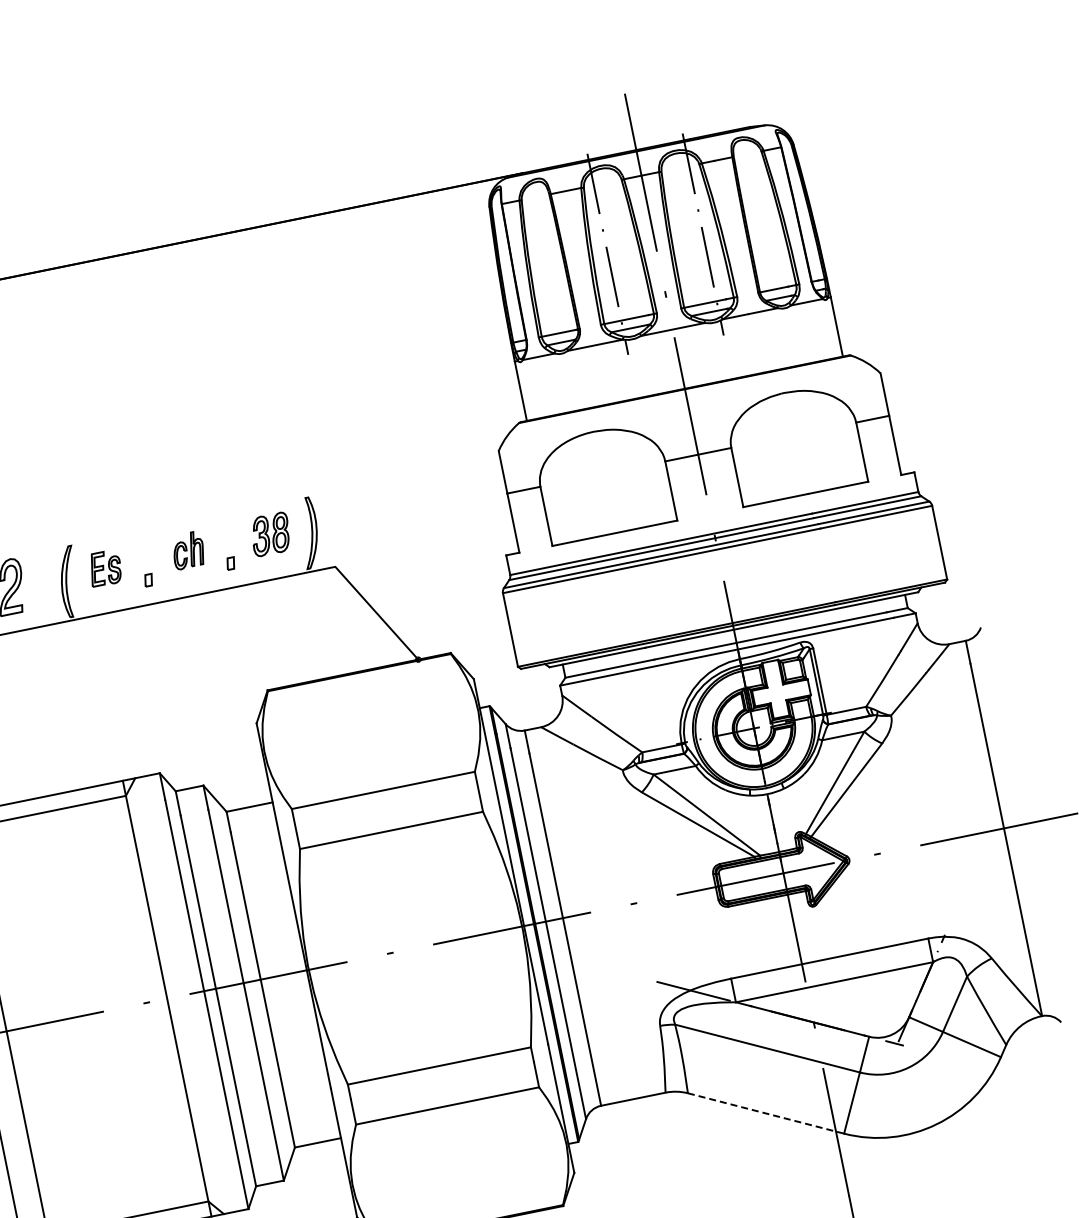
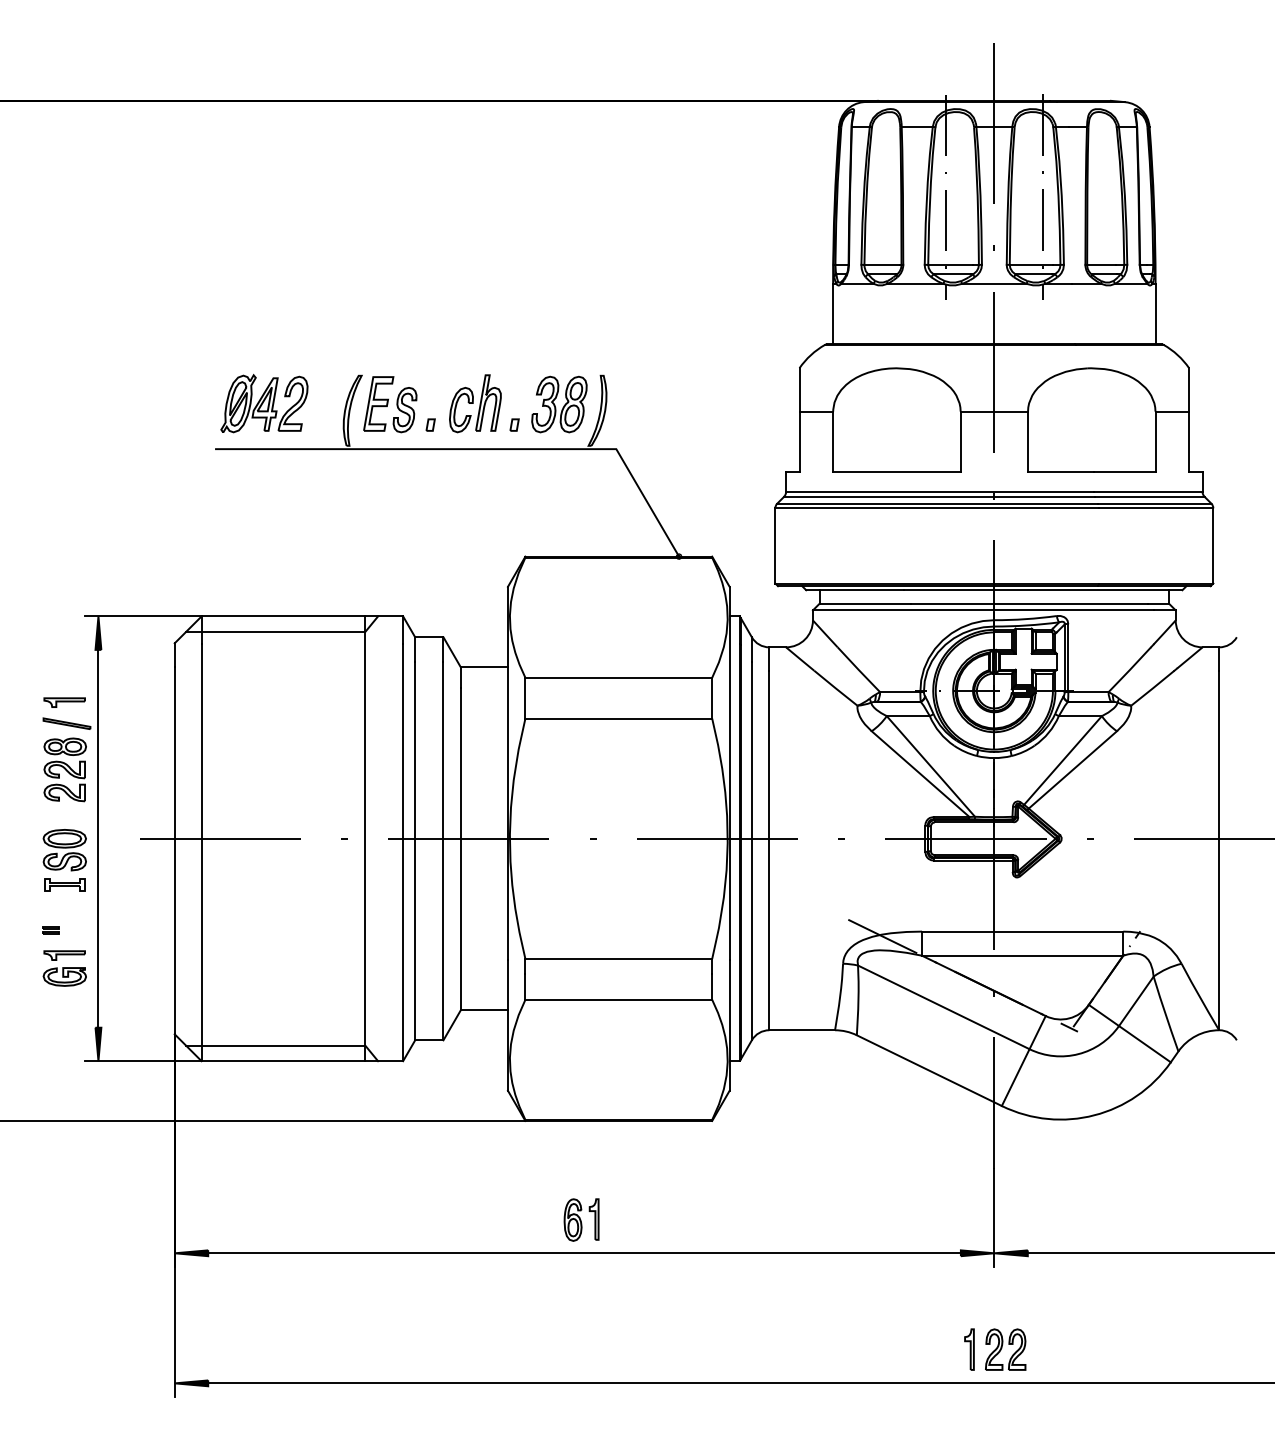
part: (270, 534) -> (559, 404), size x1.43
part: (188, 550) -> (475, 403), size x1.67
part: (105, 568) -> (390, 404), size x1.67
line: (766, 1113) -> (929, 1070), dashed -> solid

